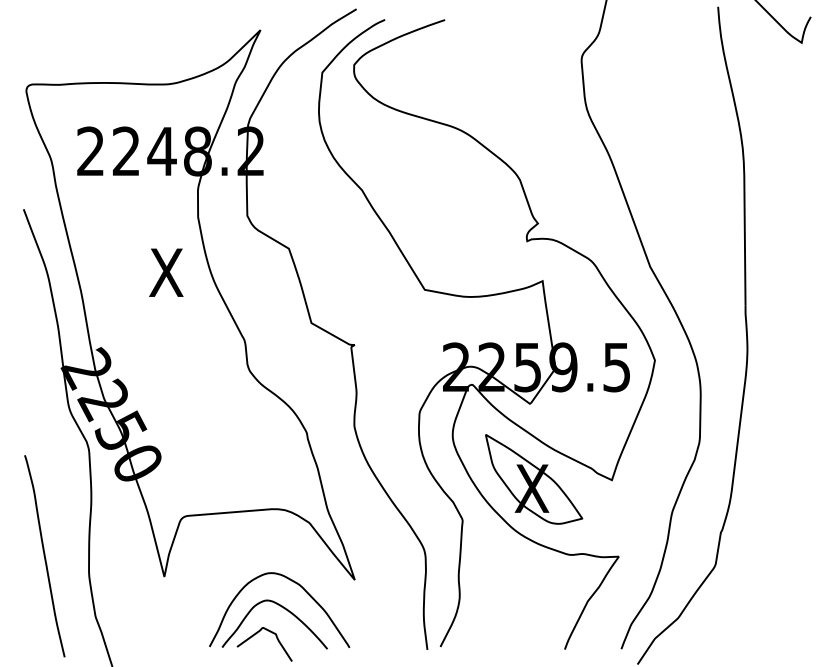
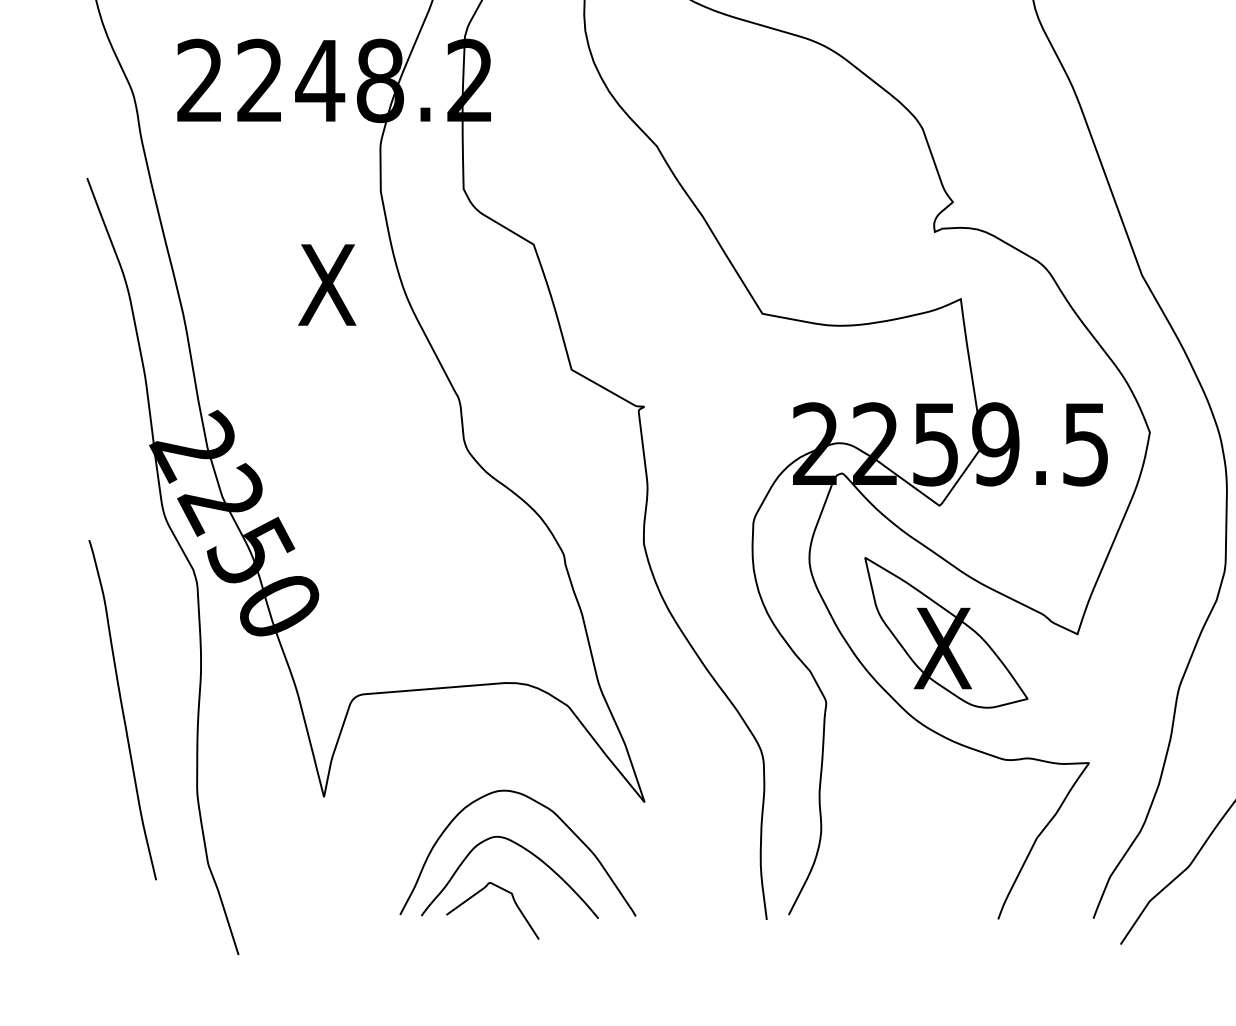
curve: (44, 556) -> (122, 710), moved

